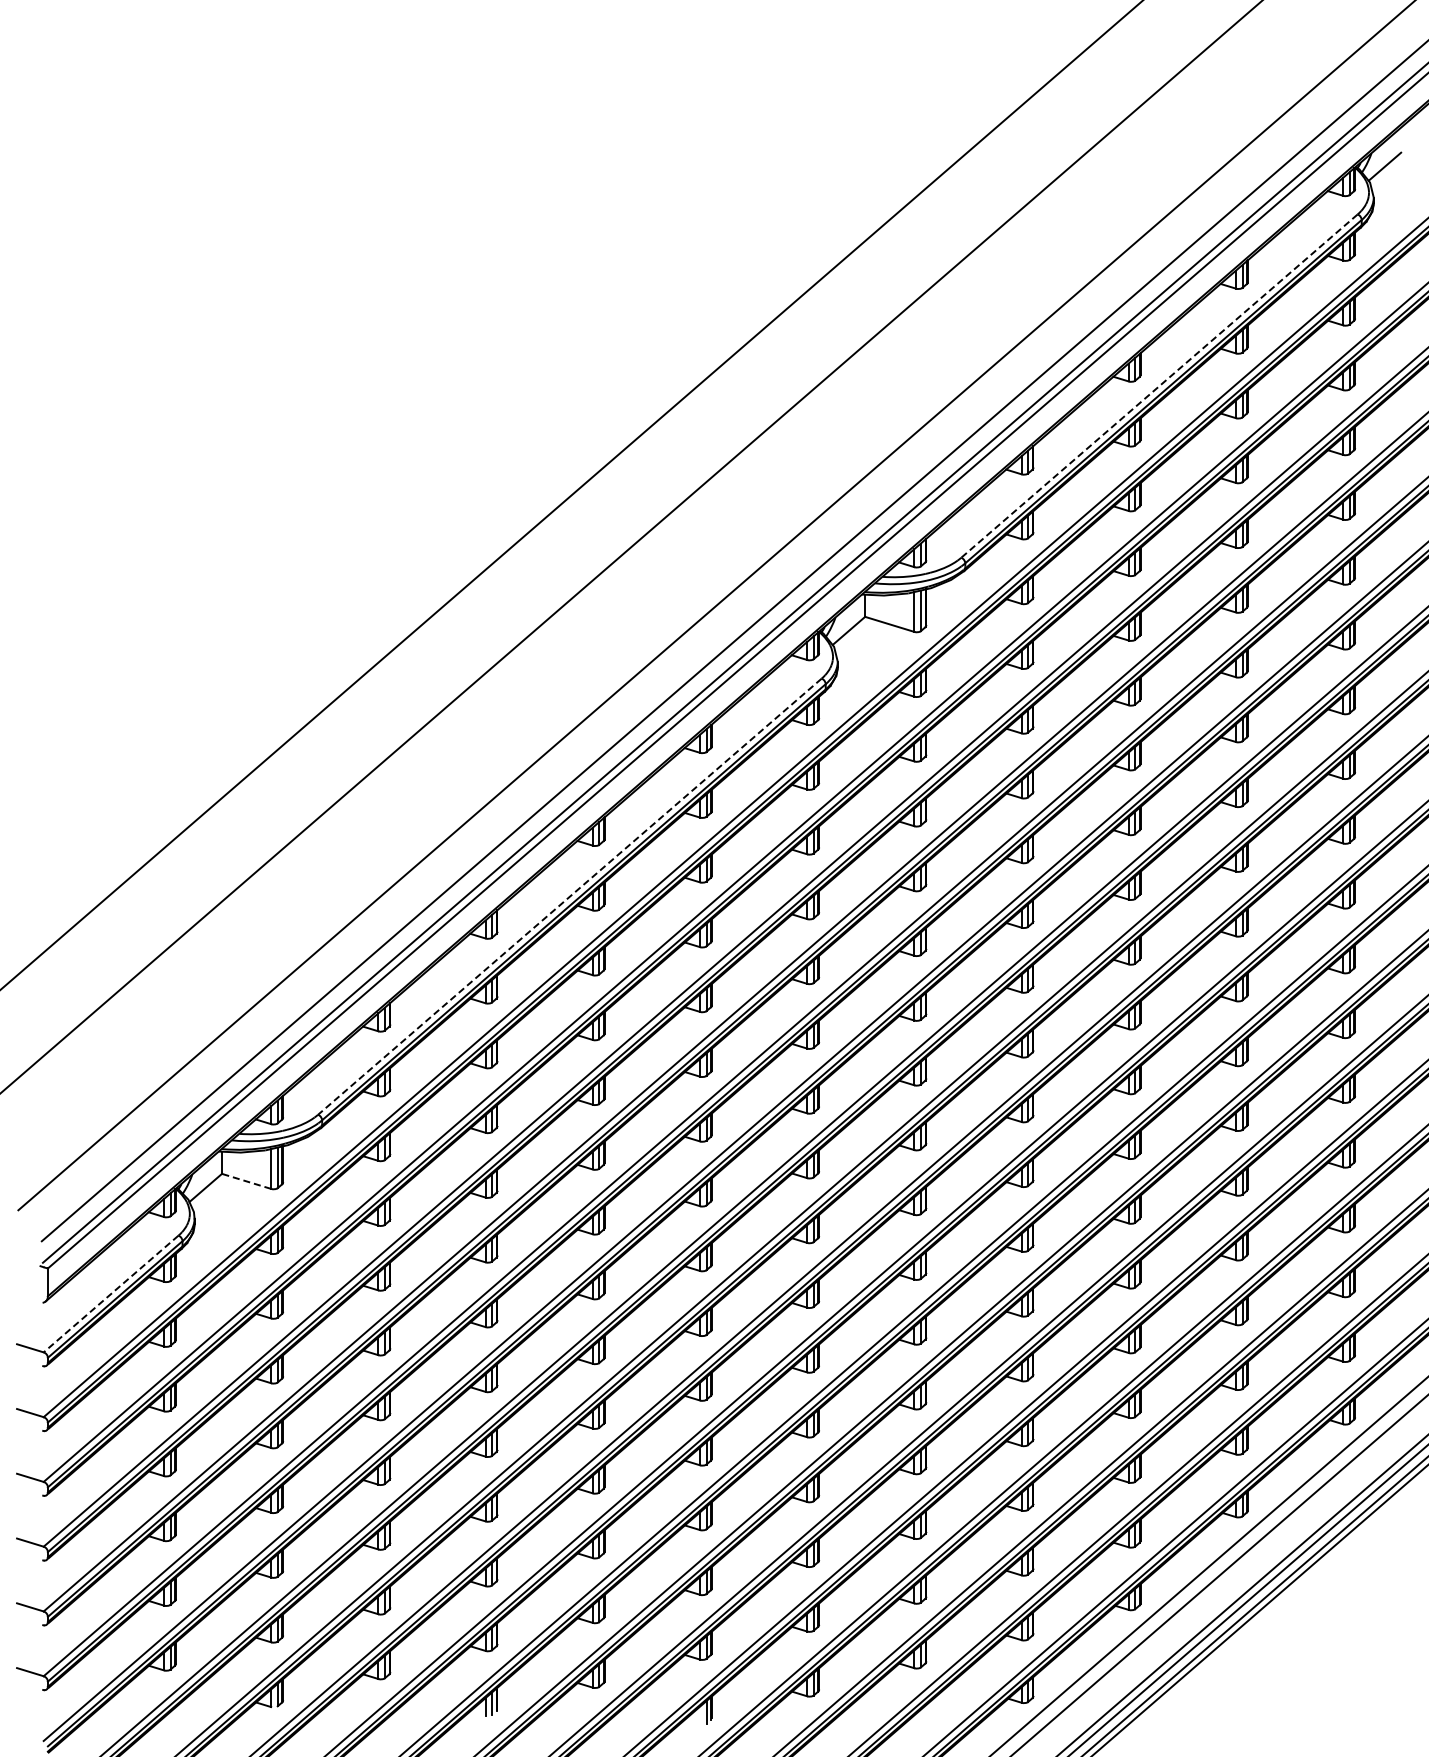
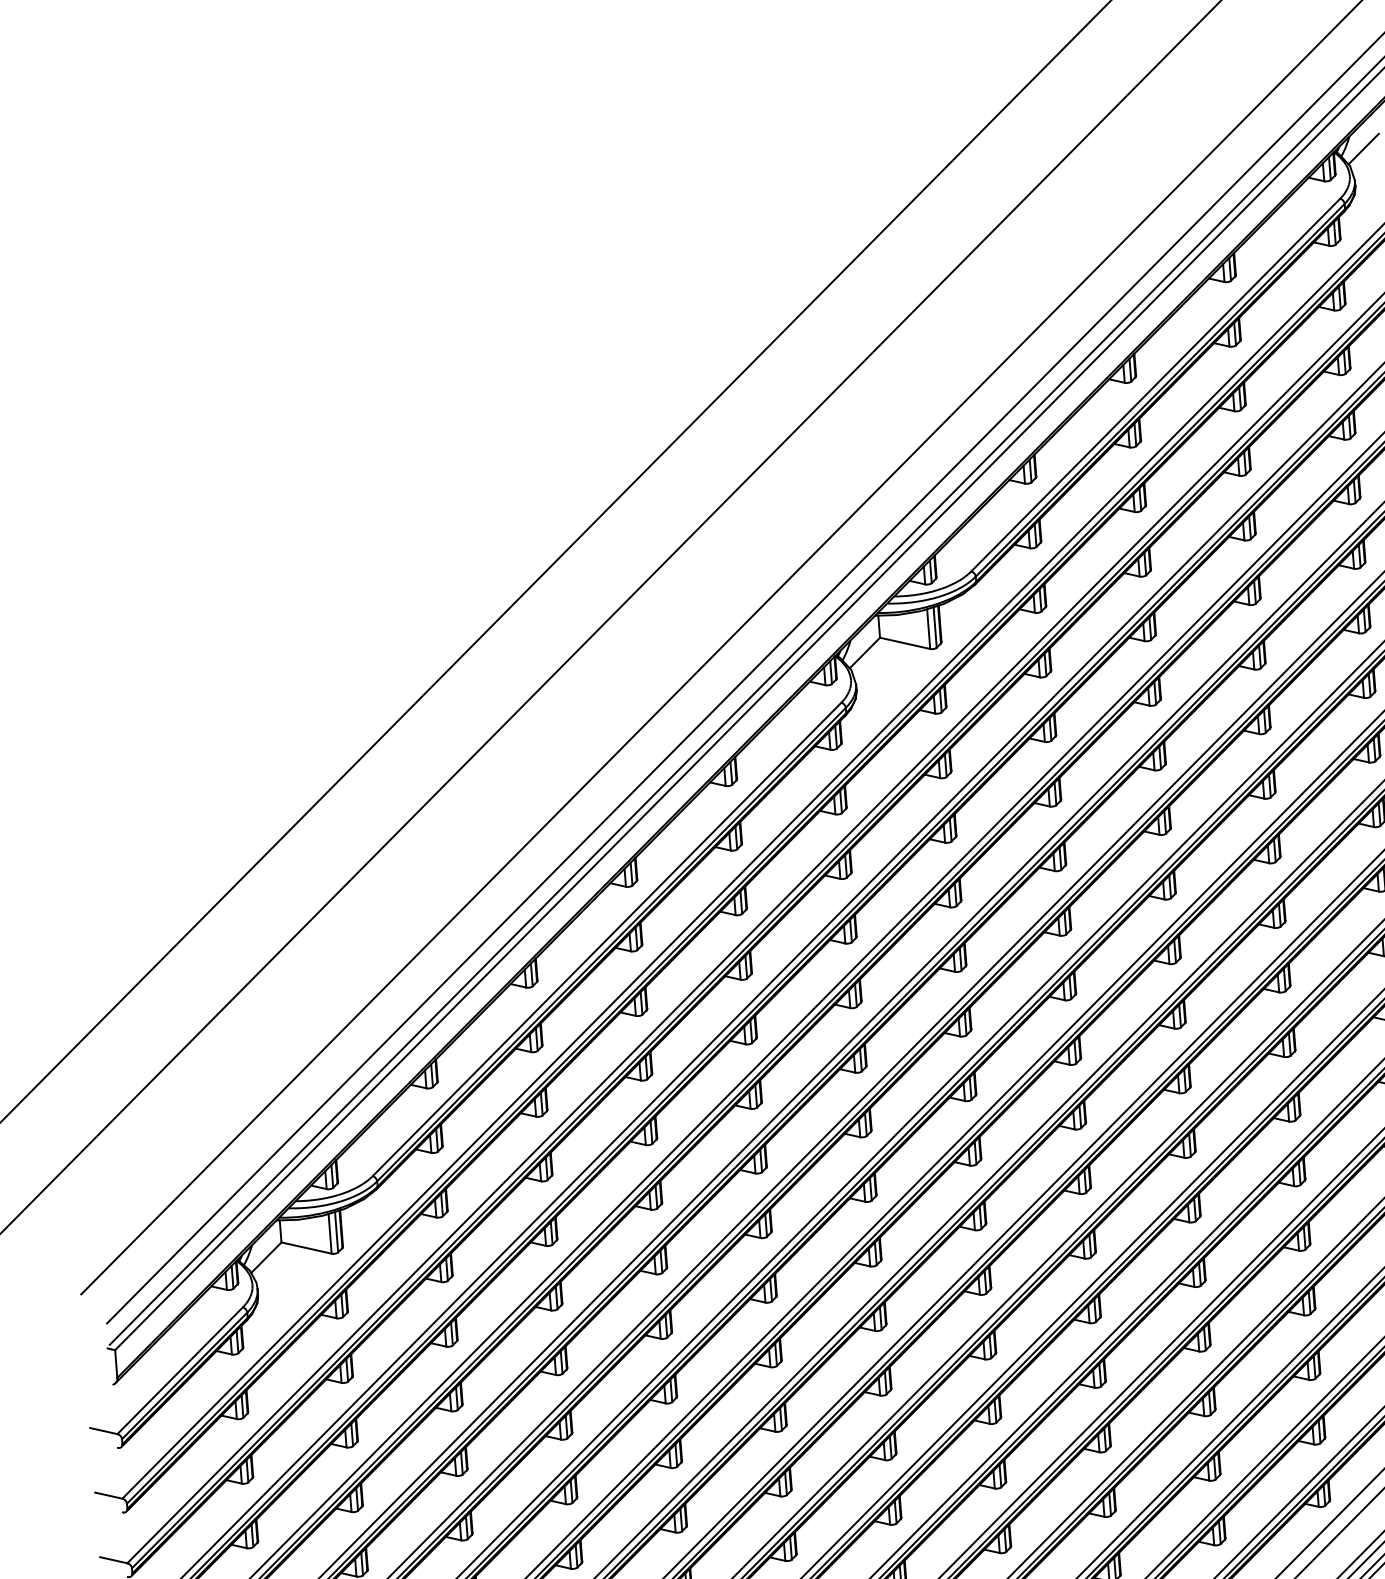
line: (1159, 386) -> (1155, 385), dashed -> solid
line: (569, 897) -> (606, 940), dashed -> solid
line: (246, 1181) -> (306, 1248), dashed -> solid
line: (110, 1294) -> (179, 1371), dashed -> solid

